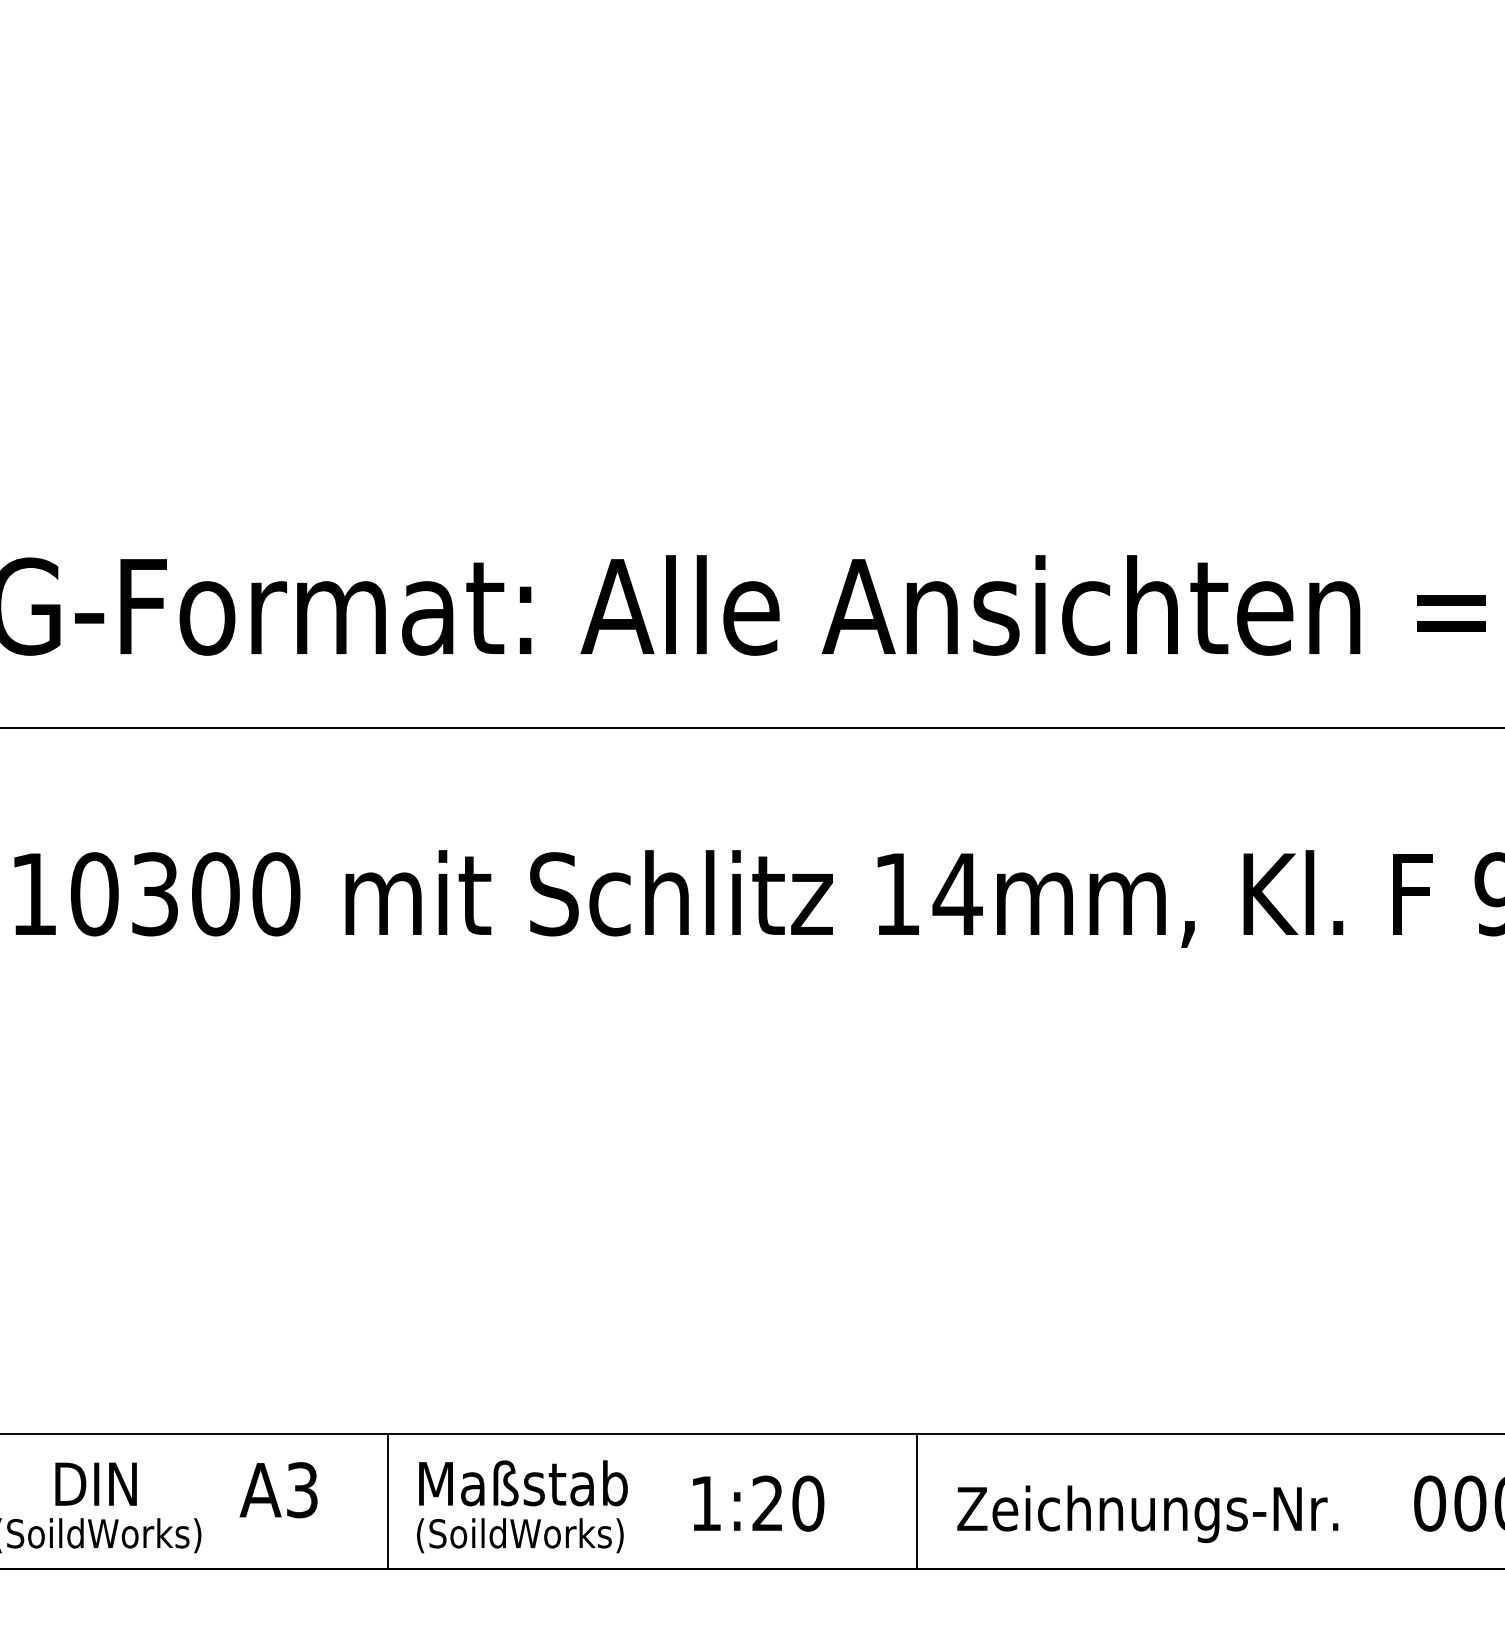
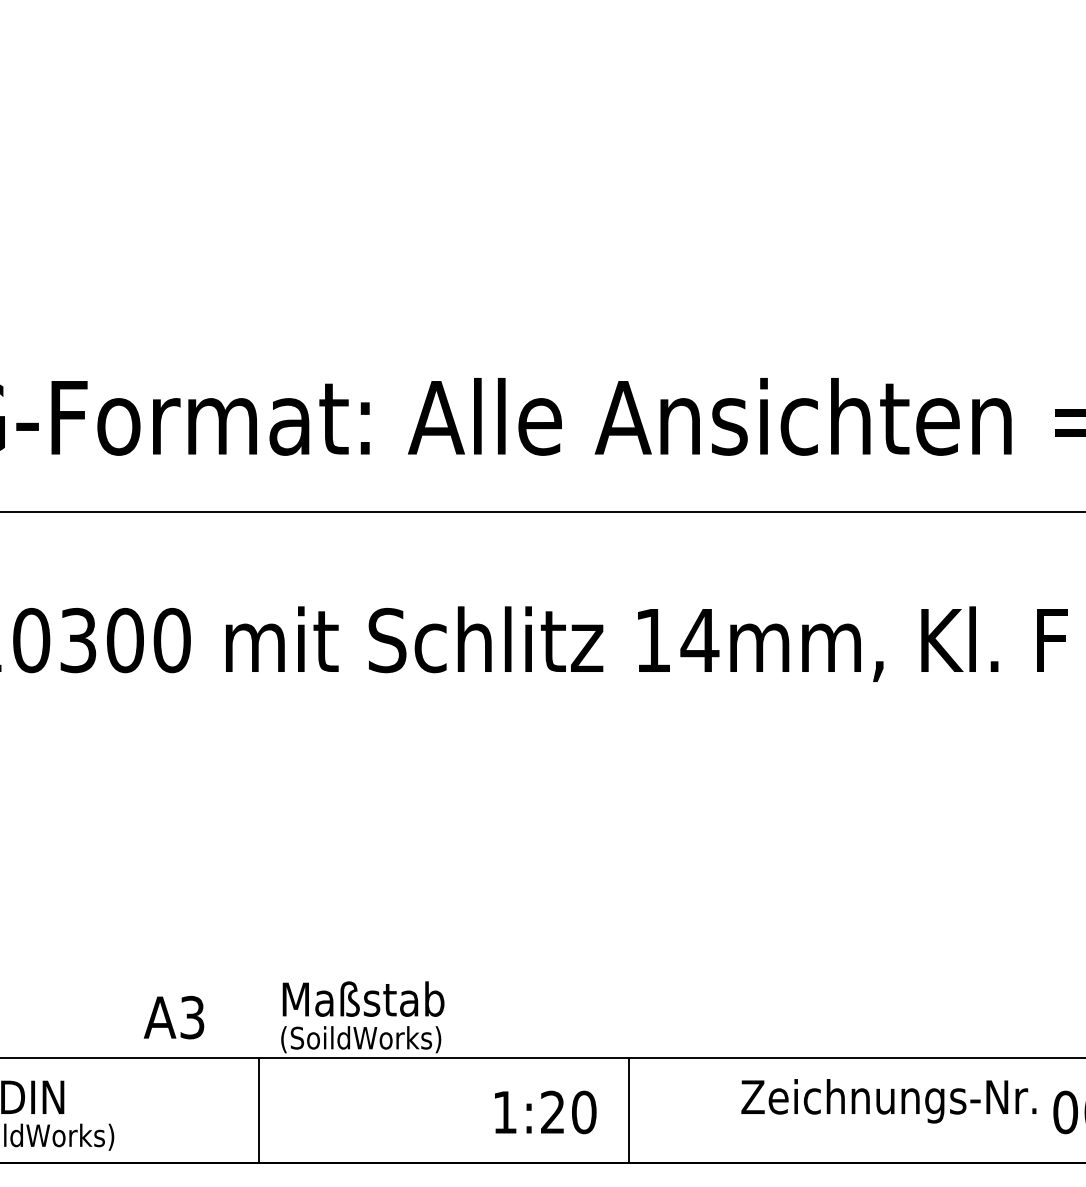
text: (278, 1490) -> (173, 1017), moved
line: (916, 1501) -> (628, 1110), moved
text: (522, 1506) -> (362, 1017), moved
text: (1147, 1514) -> (888, 1101), moved

